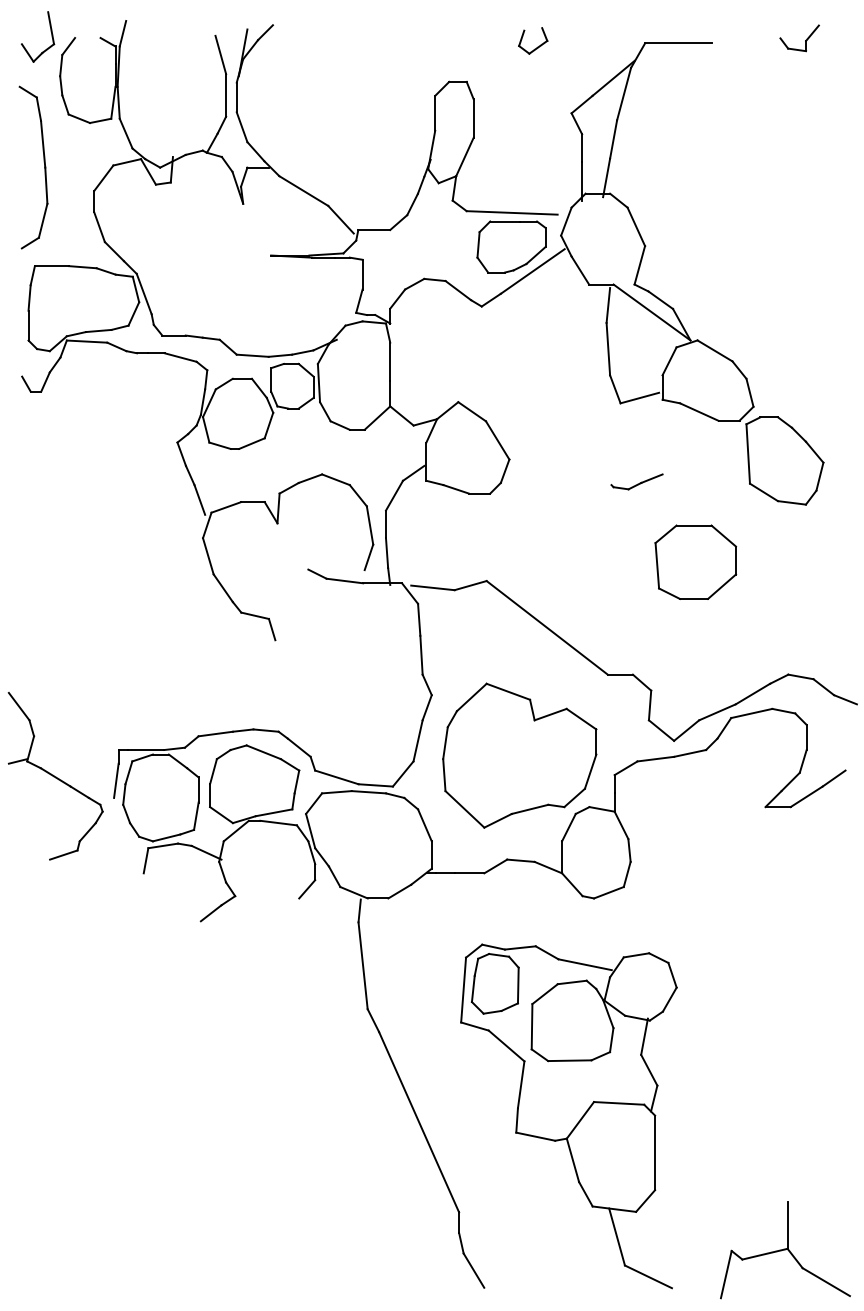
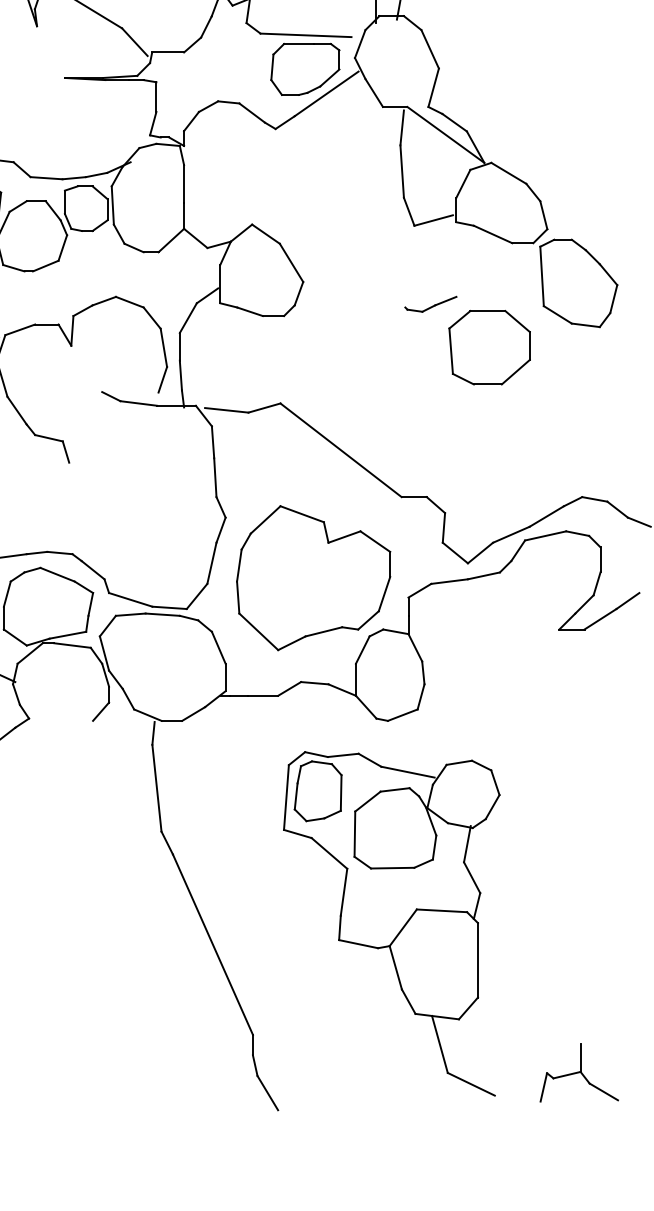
part: (695, 561) -> (489, 346), moved
part: (568, 1116) -> (391, 923), moved
part: (785, 1250) -> (579, 1072), size x0.6

